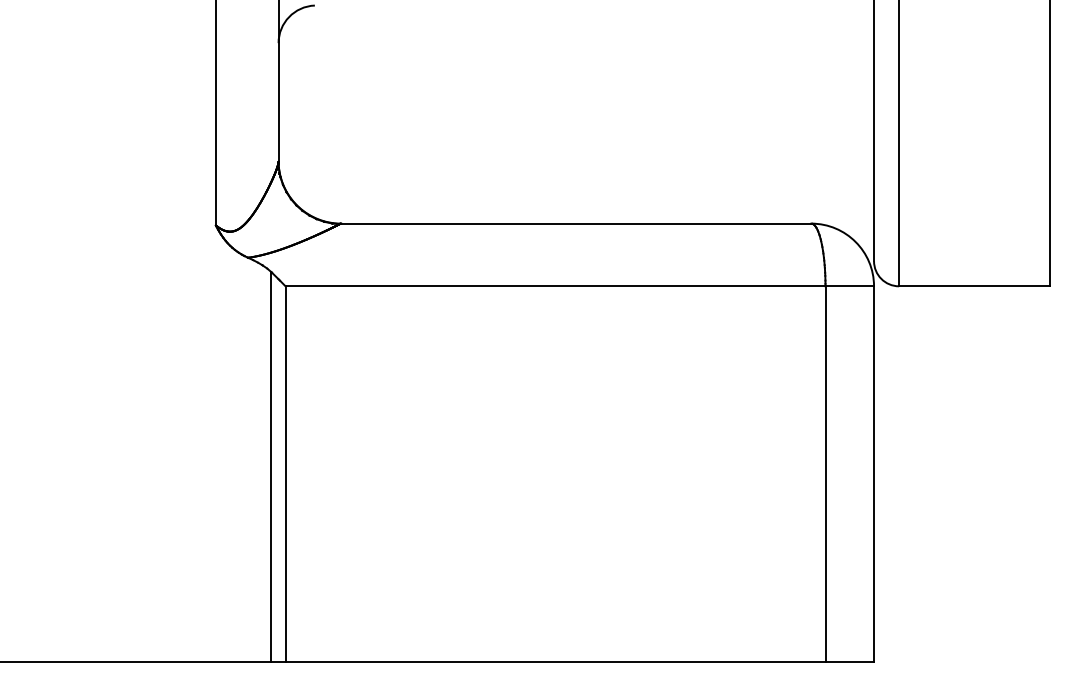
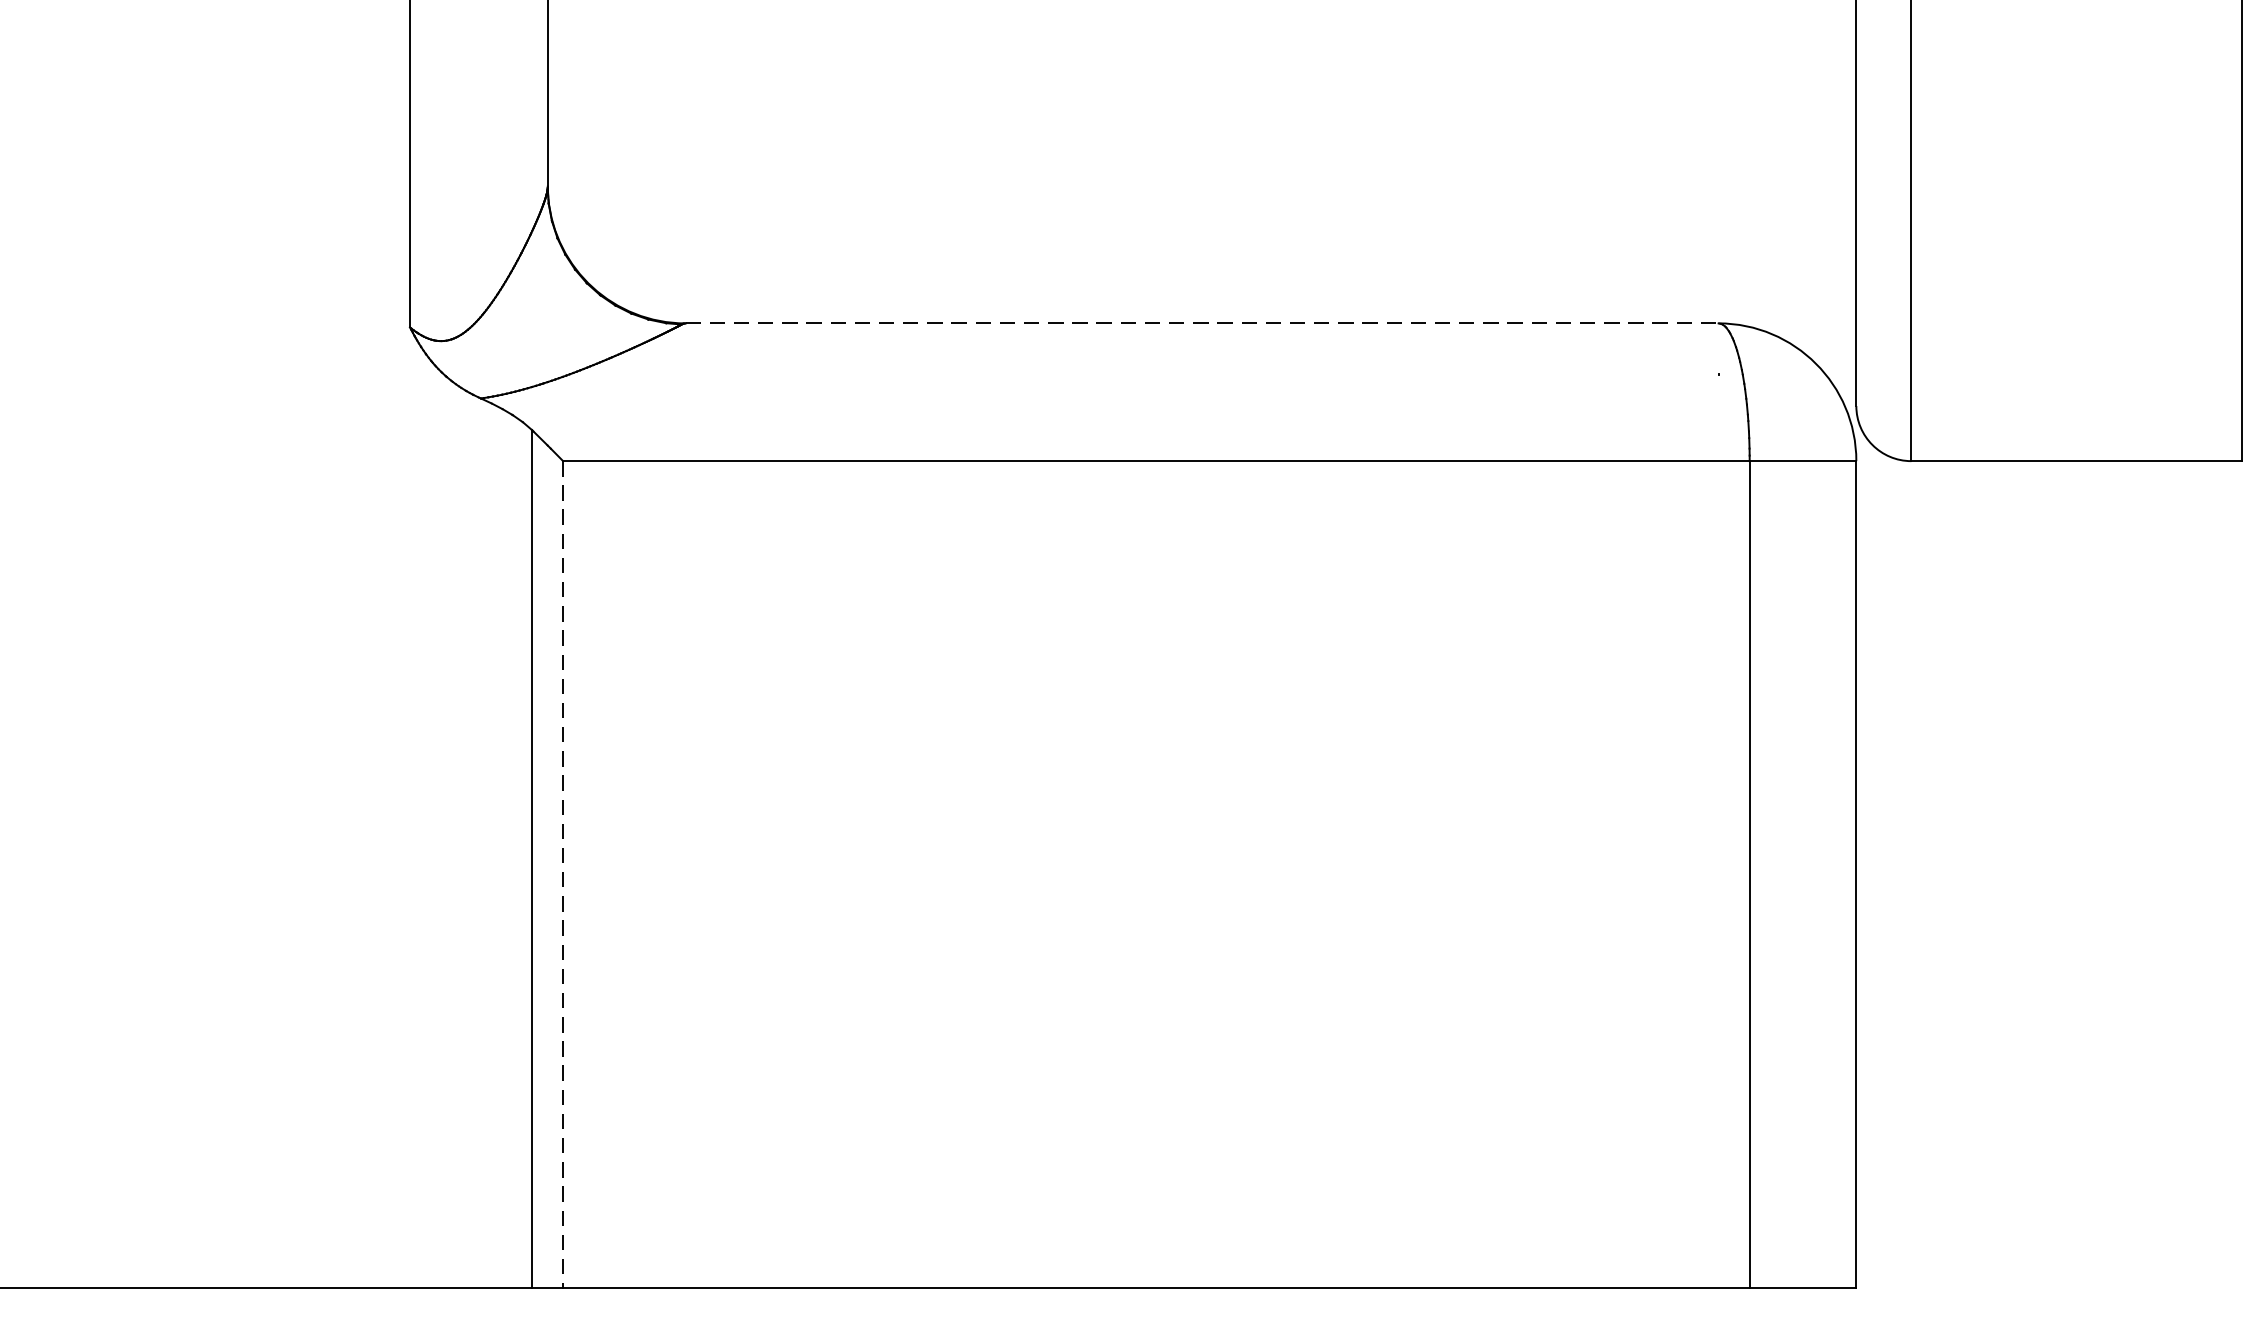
line: (576, 223) -> (1202, 323), solid -> dashed
line: (285, 474) -> (562, 874), solid -> dashed

